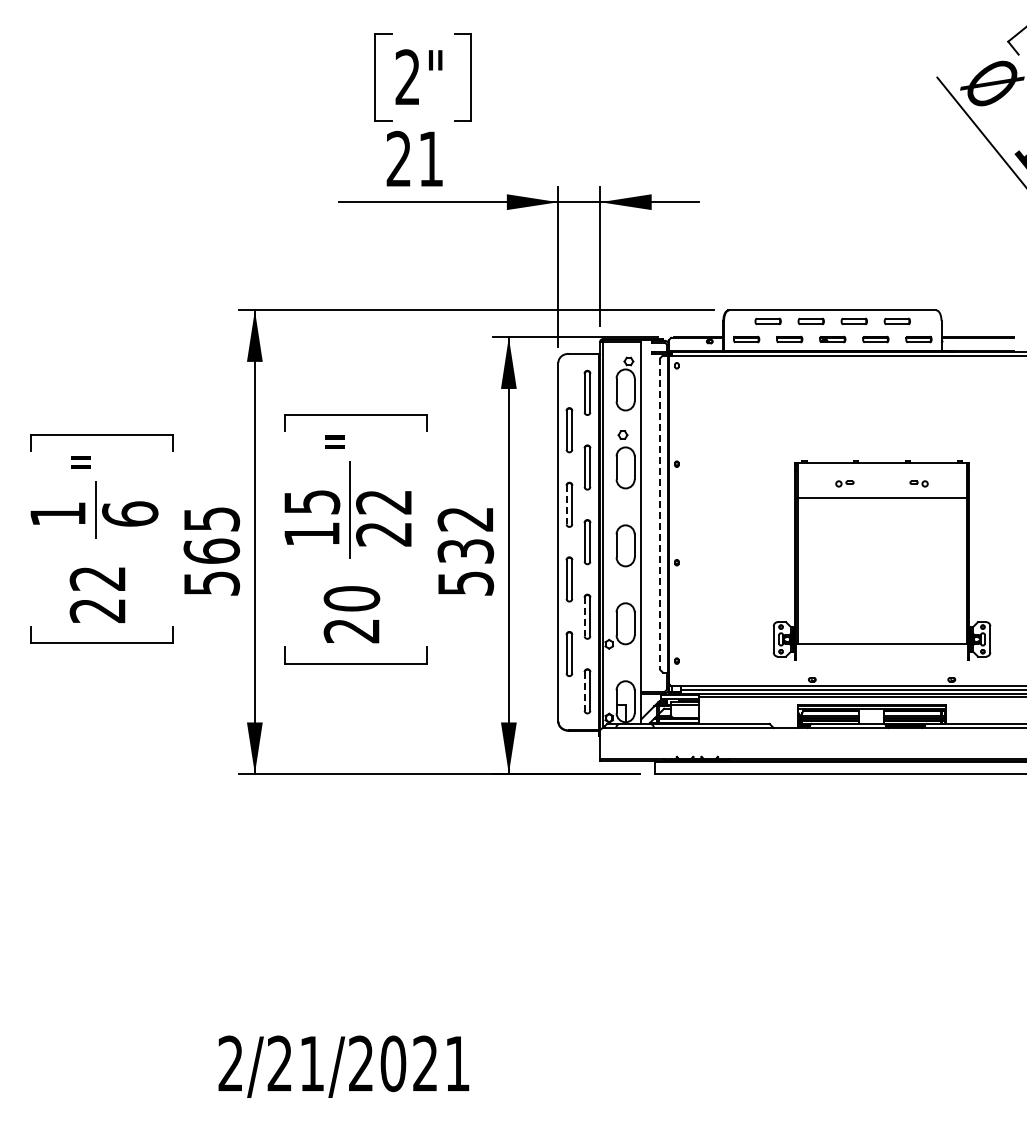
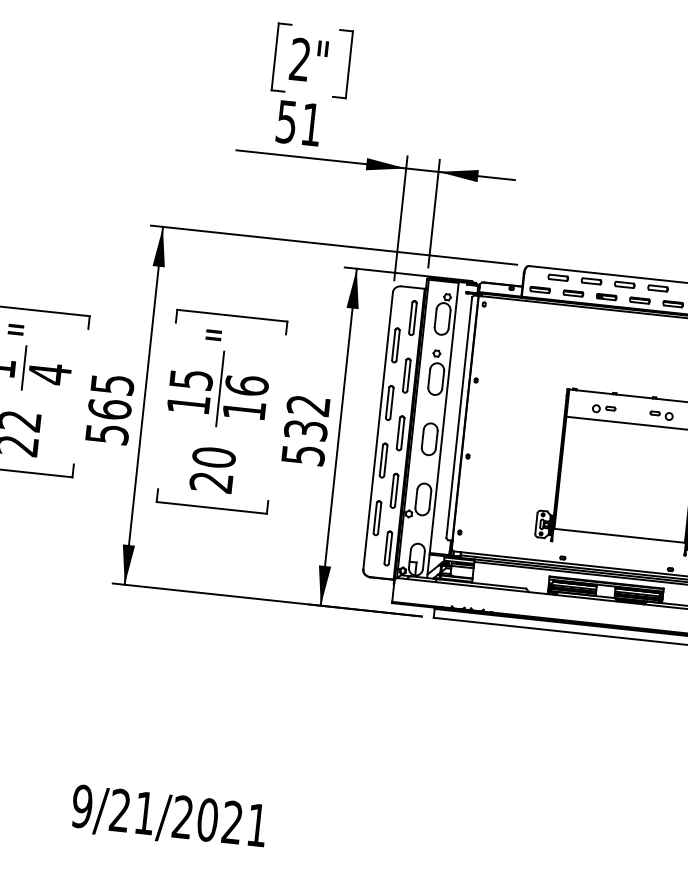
text: (398, 158) -> (286, 121), 21 -> 51
part: (844, 483) -> (603, 409), size x1.67
part: (918, 483) -> (661, 415), size x1.67
line: (566, 504) -> (387, 402), dashed -> solid
text: (130, 514) -> (50, 374), 6 -> 4
line: (660, 514) -> (459, 417), dashed -> solid
text: (384, 517) -> (245, 397), 22 -> 16
line: (584, 616) -> (392, 490), dashed -> solid
line: (584, 691) -> (386, 548), dashed -> solid
text: (230, 1063) -> (82, 806), 2/21/2021 -> 9/21/2021

